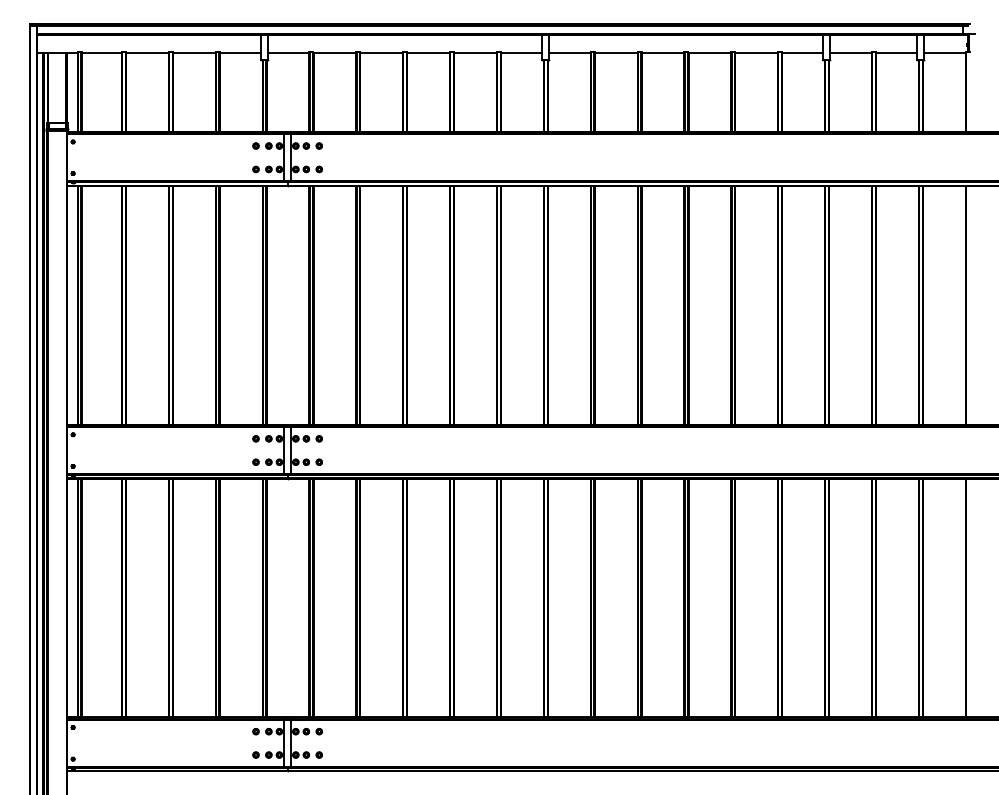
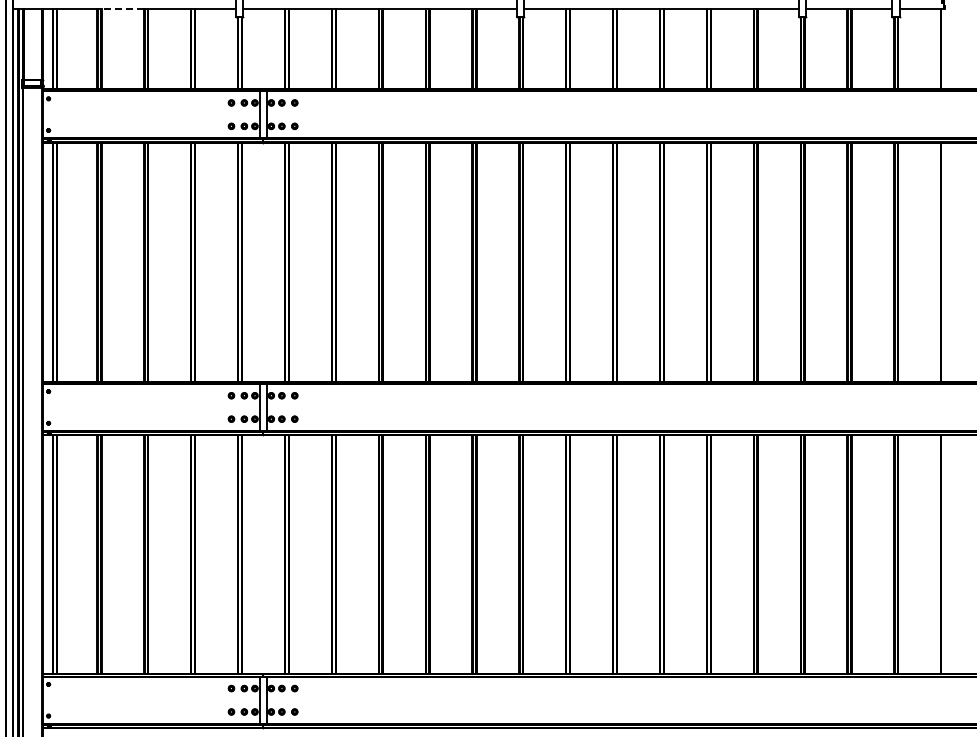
line: (146, 52) -> (121, 9), solid -> dashed

